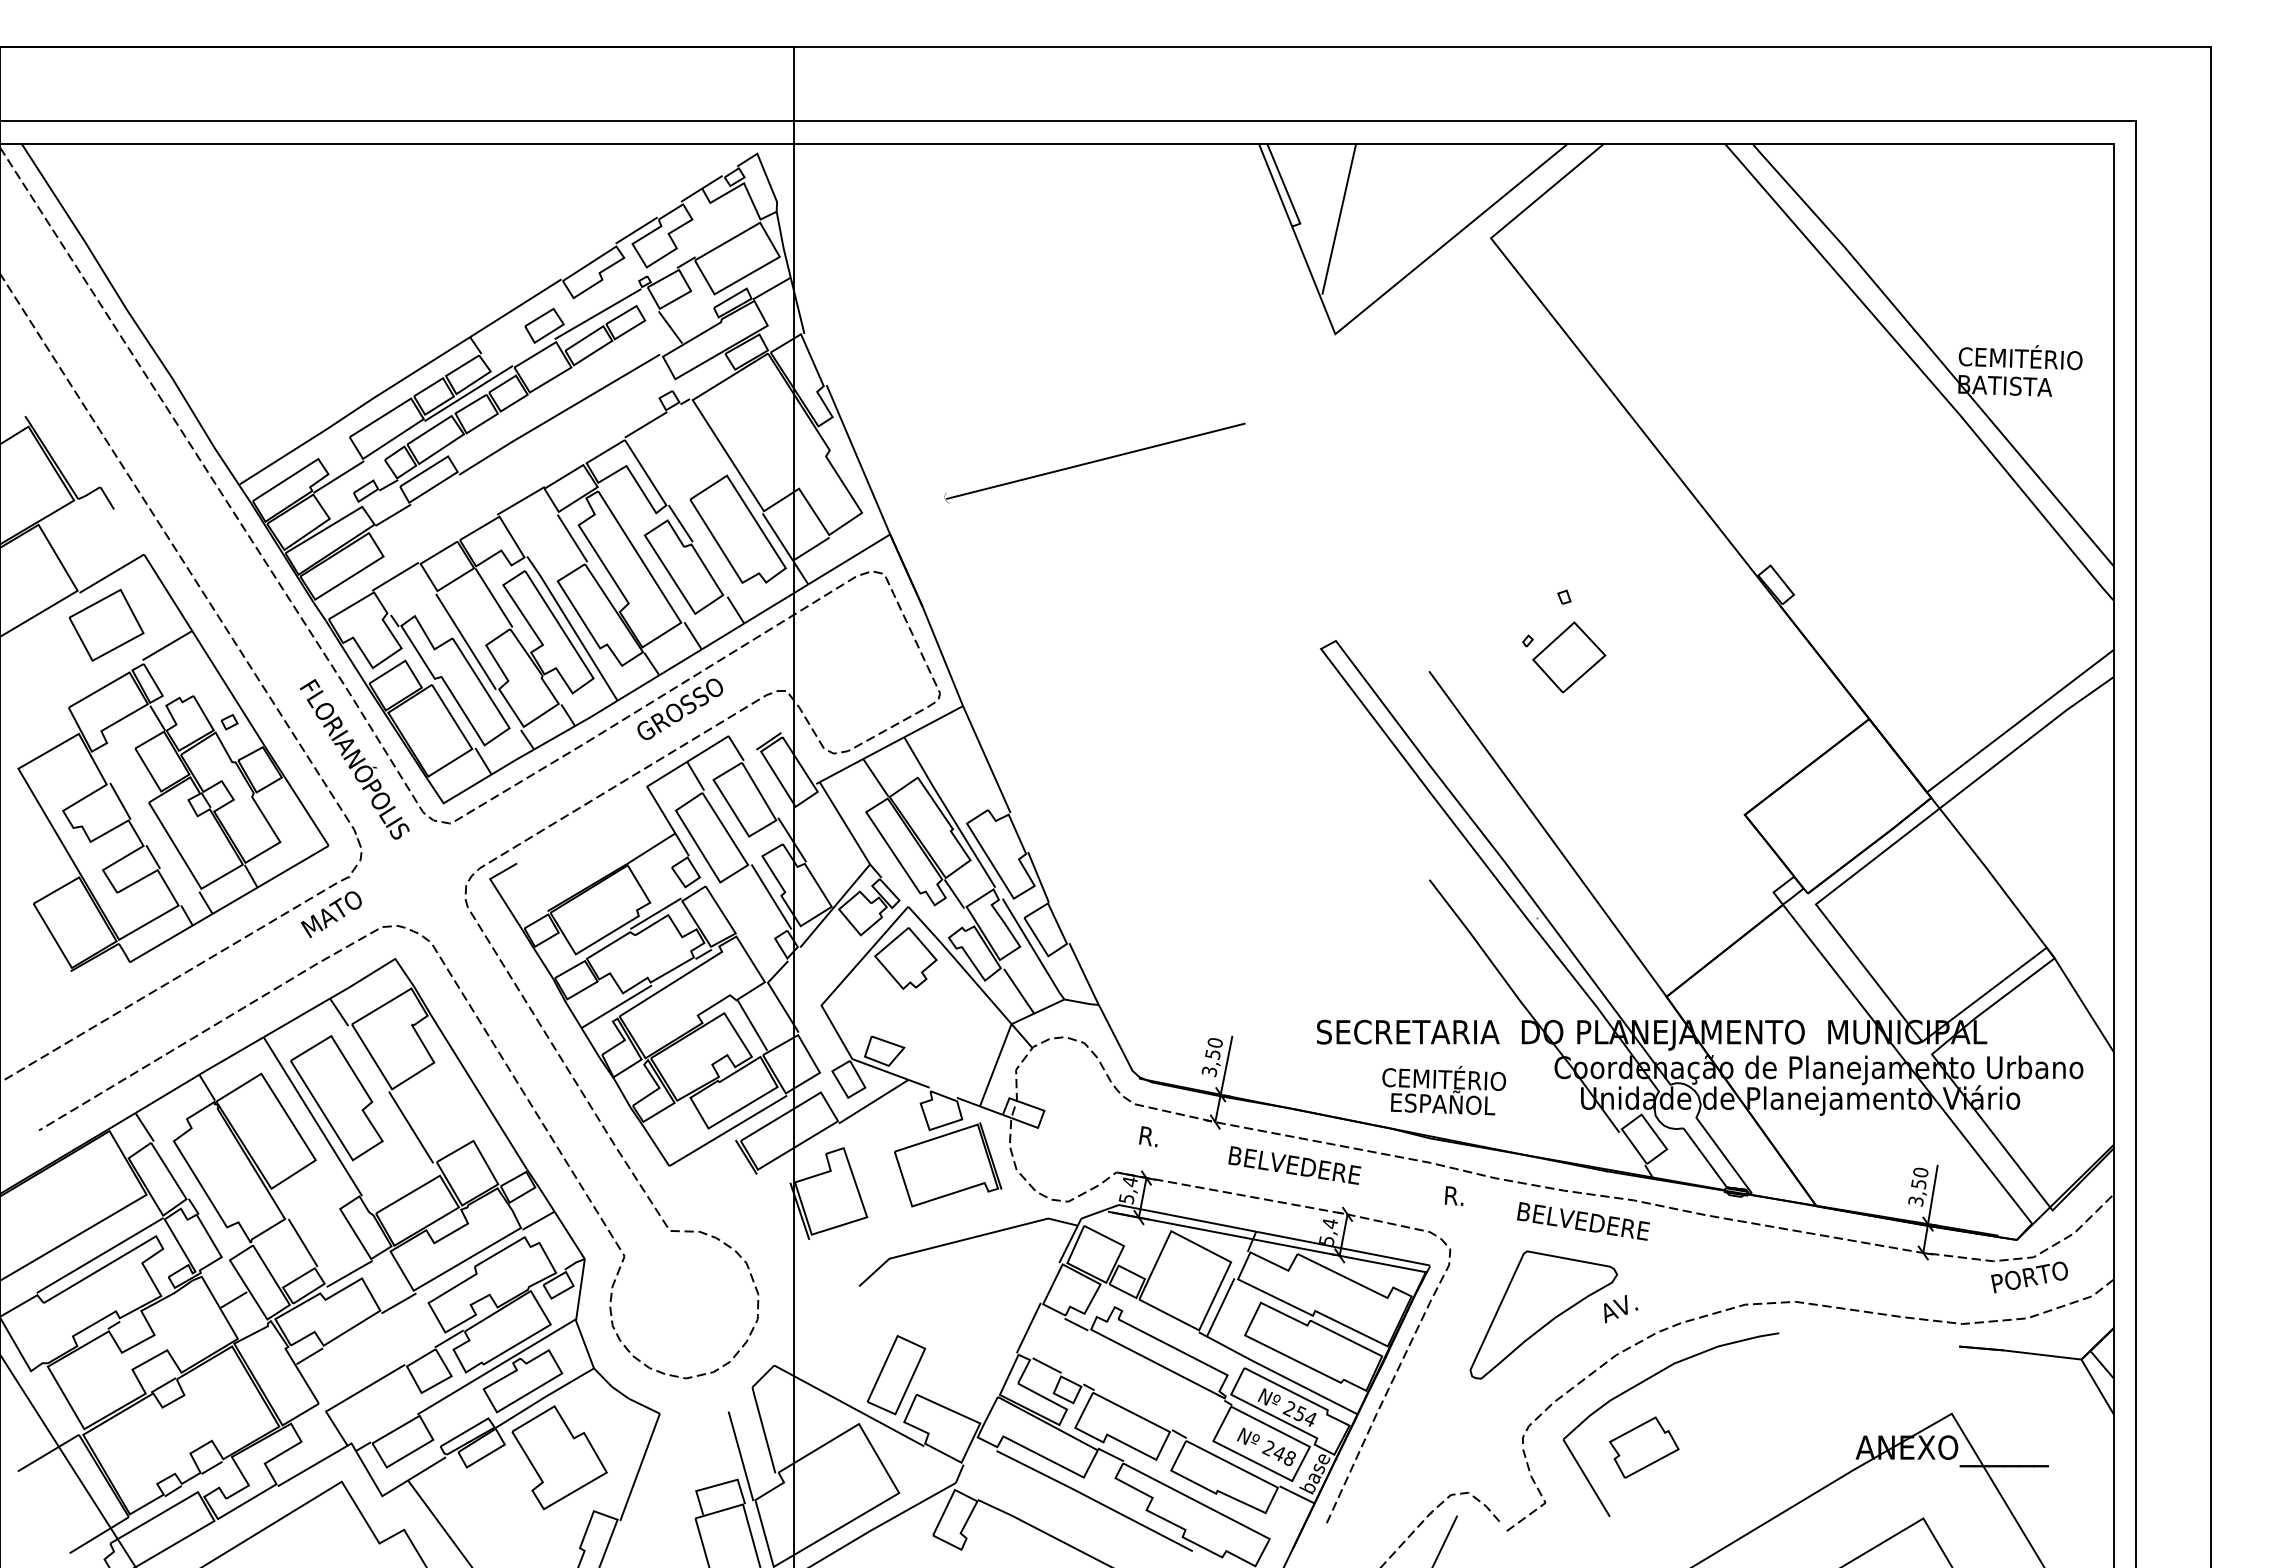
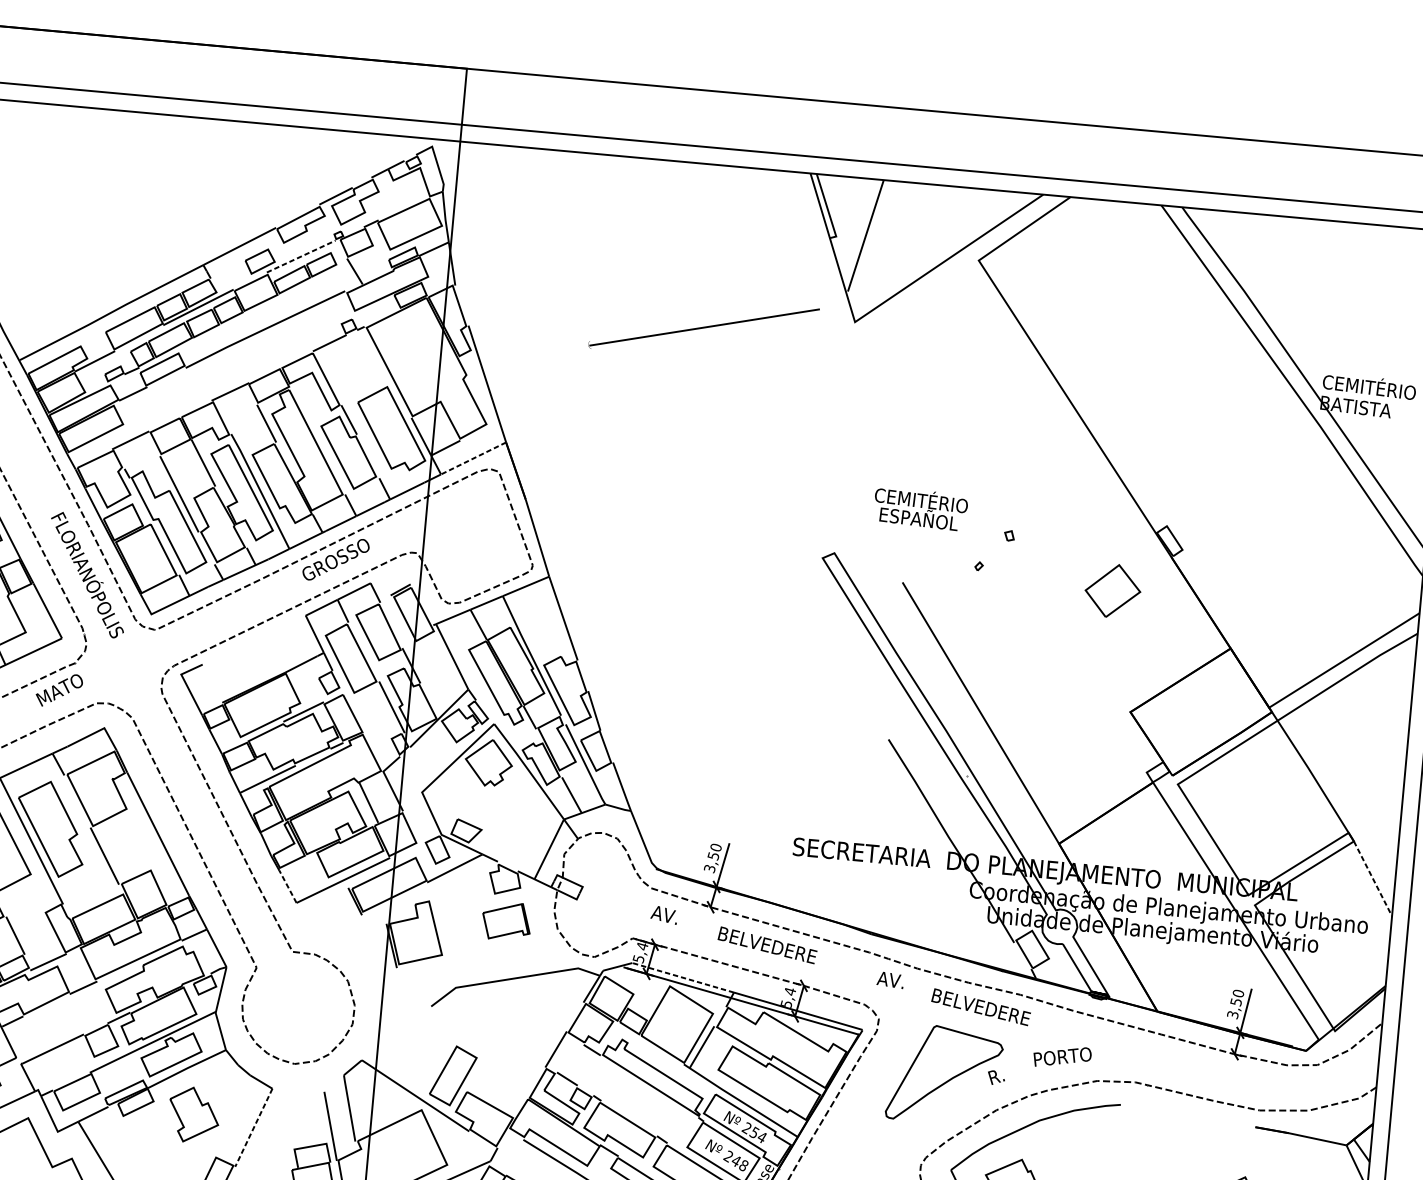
line: (598, 313) -> (301, 256), solid -> dashed
part: (1094, 462) -> (703, 328), moved
line: (849, 559) -> (473, 458), solid -> dashed
part: (1569, 657) -> (1113, 591), moved
line: (2084, 1005) -> (1373, 878), solid -> dashed
text: (1444, 1090) -> (920, 509), moved
text: (1154, 1137) -> (663, 914), R. -> AV.
line: (655, 1145) -> (287, 886), solid -> dashed
part: (948, 1164) -> (506, 920), size x0.6
text: (1460, 1196) -> (890, 980), R. -> AV.
line: (1187, 1218) -> (683, 977), solid -> dashed
text: (2029, 1277) -> (1062, 1057), moved
text: (1619, 1308) -> (1002, 1075), AV. -> R.
part: (559, 1457) -> (193, 1114), size x0.7
line: (639, 1467) -> (253, 1127), solid -> dashed

